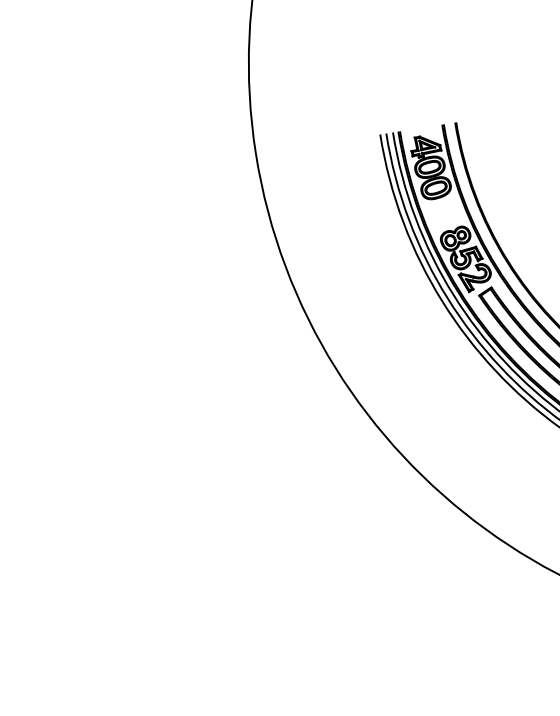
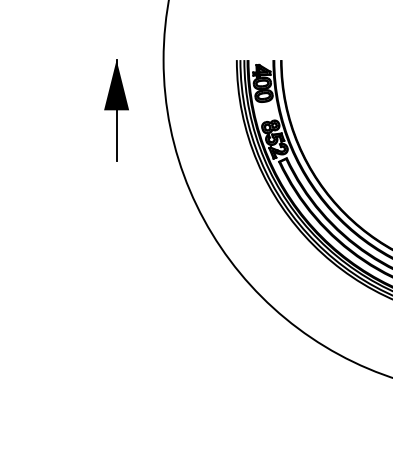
part: (189, 252) -> (116, 110), added

